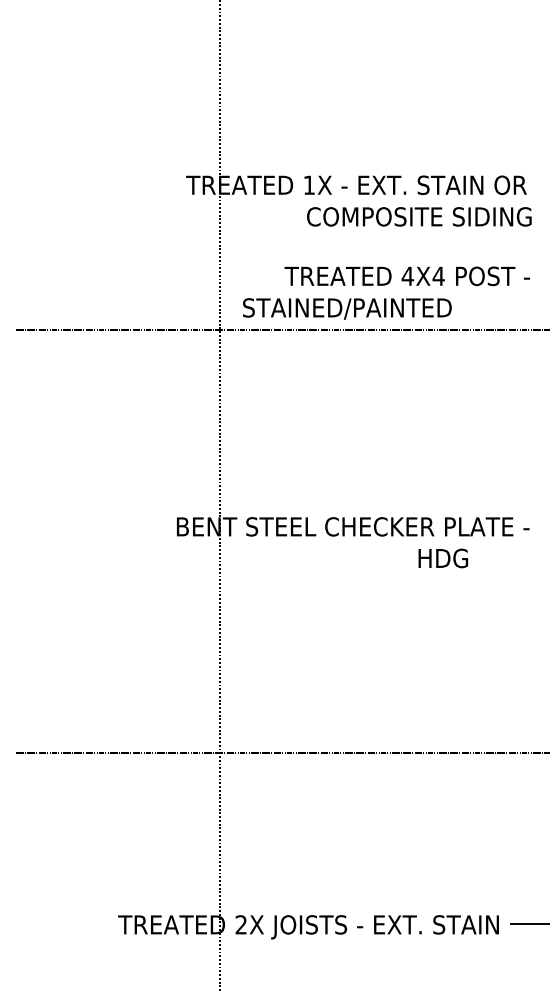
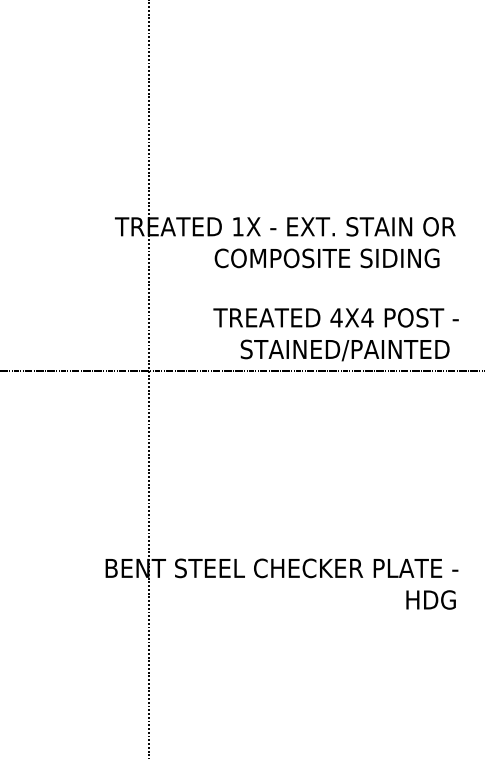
text: (419, 216) -> (327, 258), moved
text: (347, 308) -> (345, 350), moved
text: (443, 558) -> (431, 600), moved

